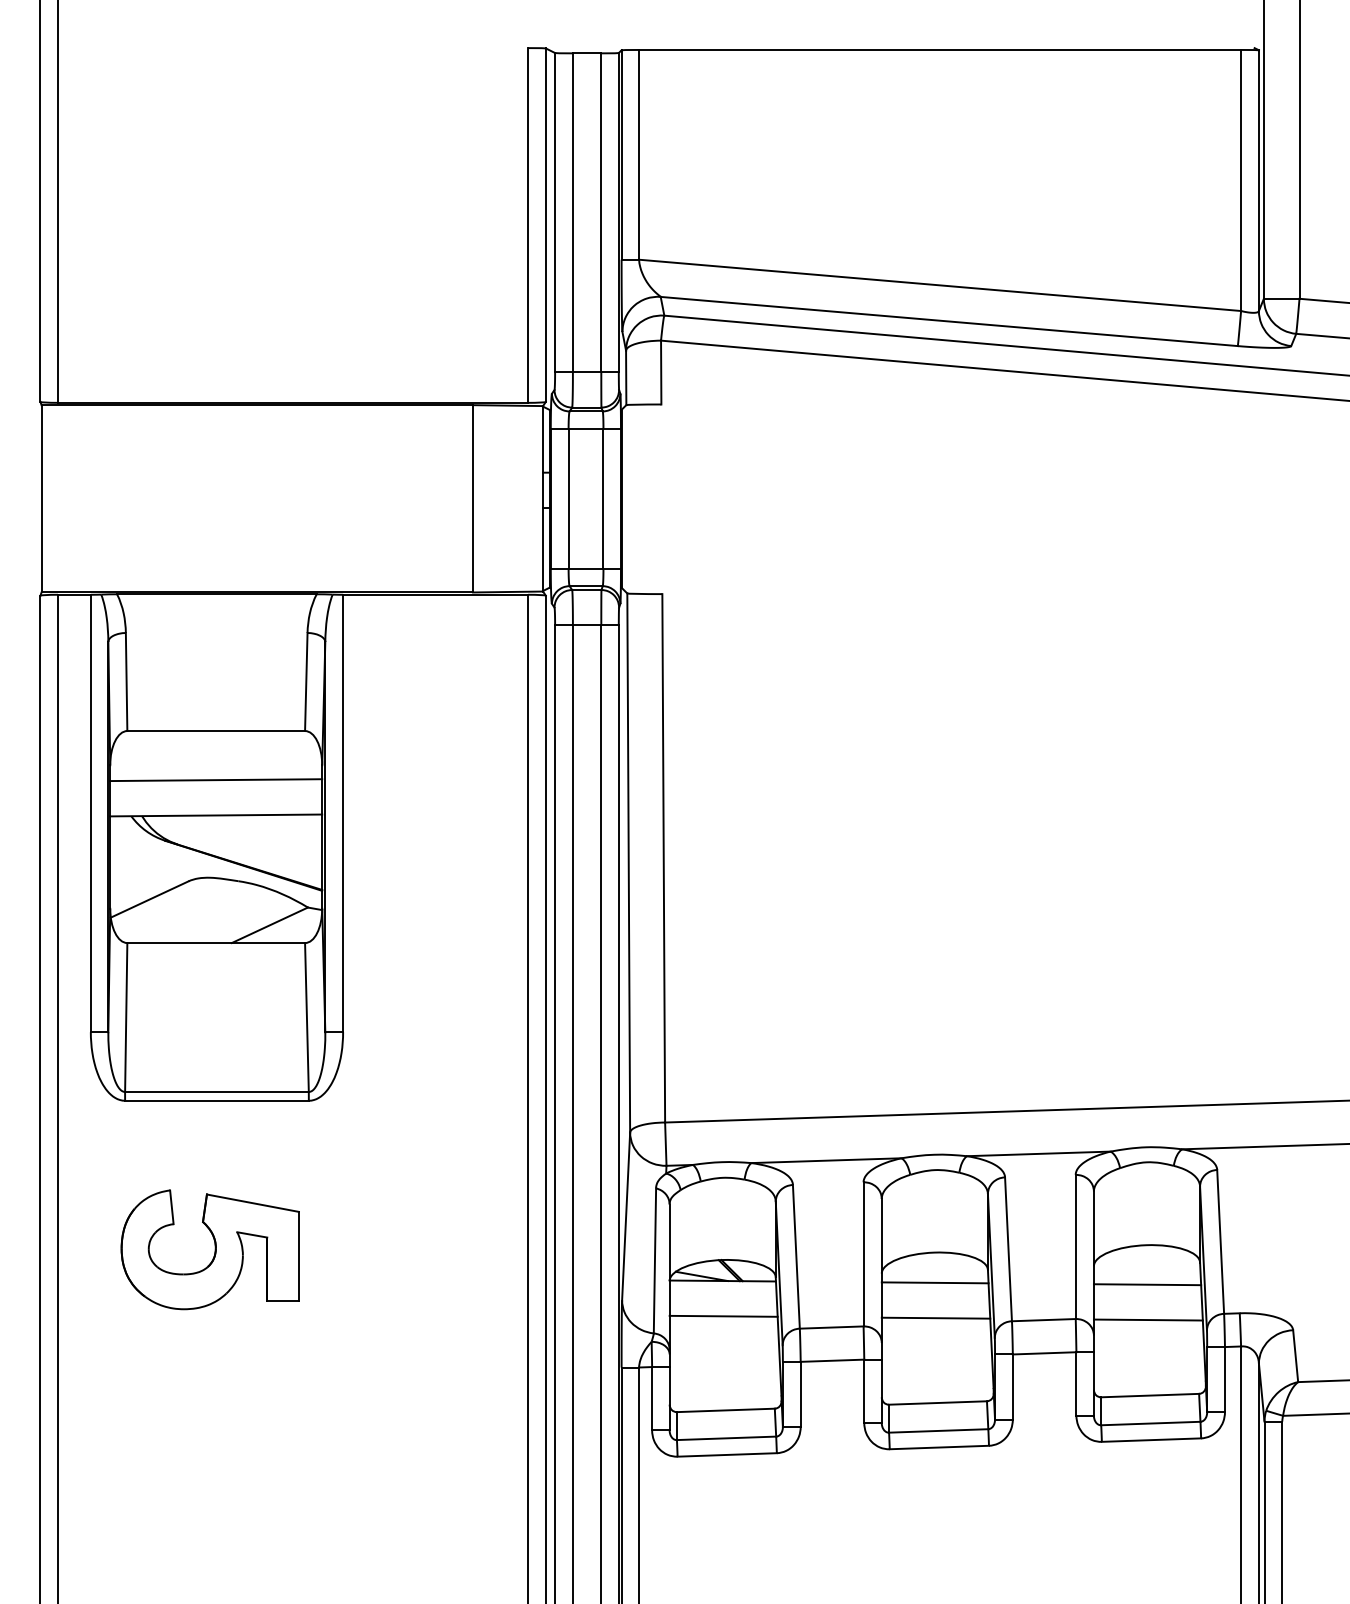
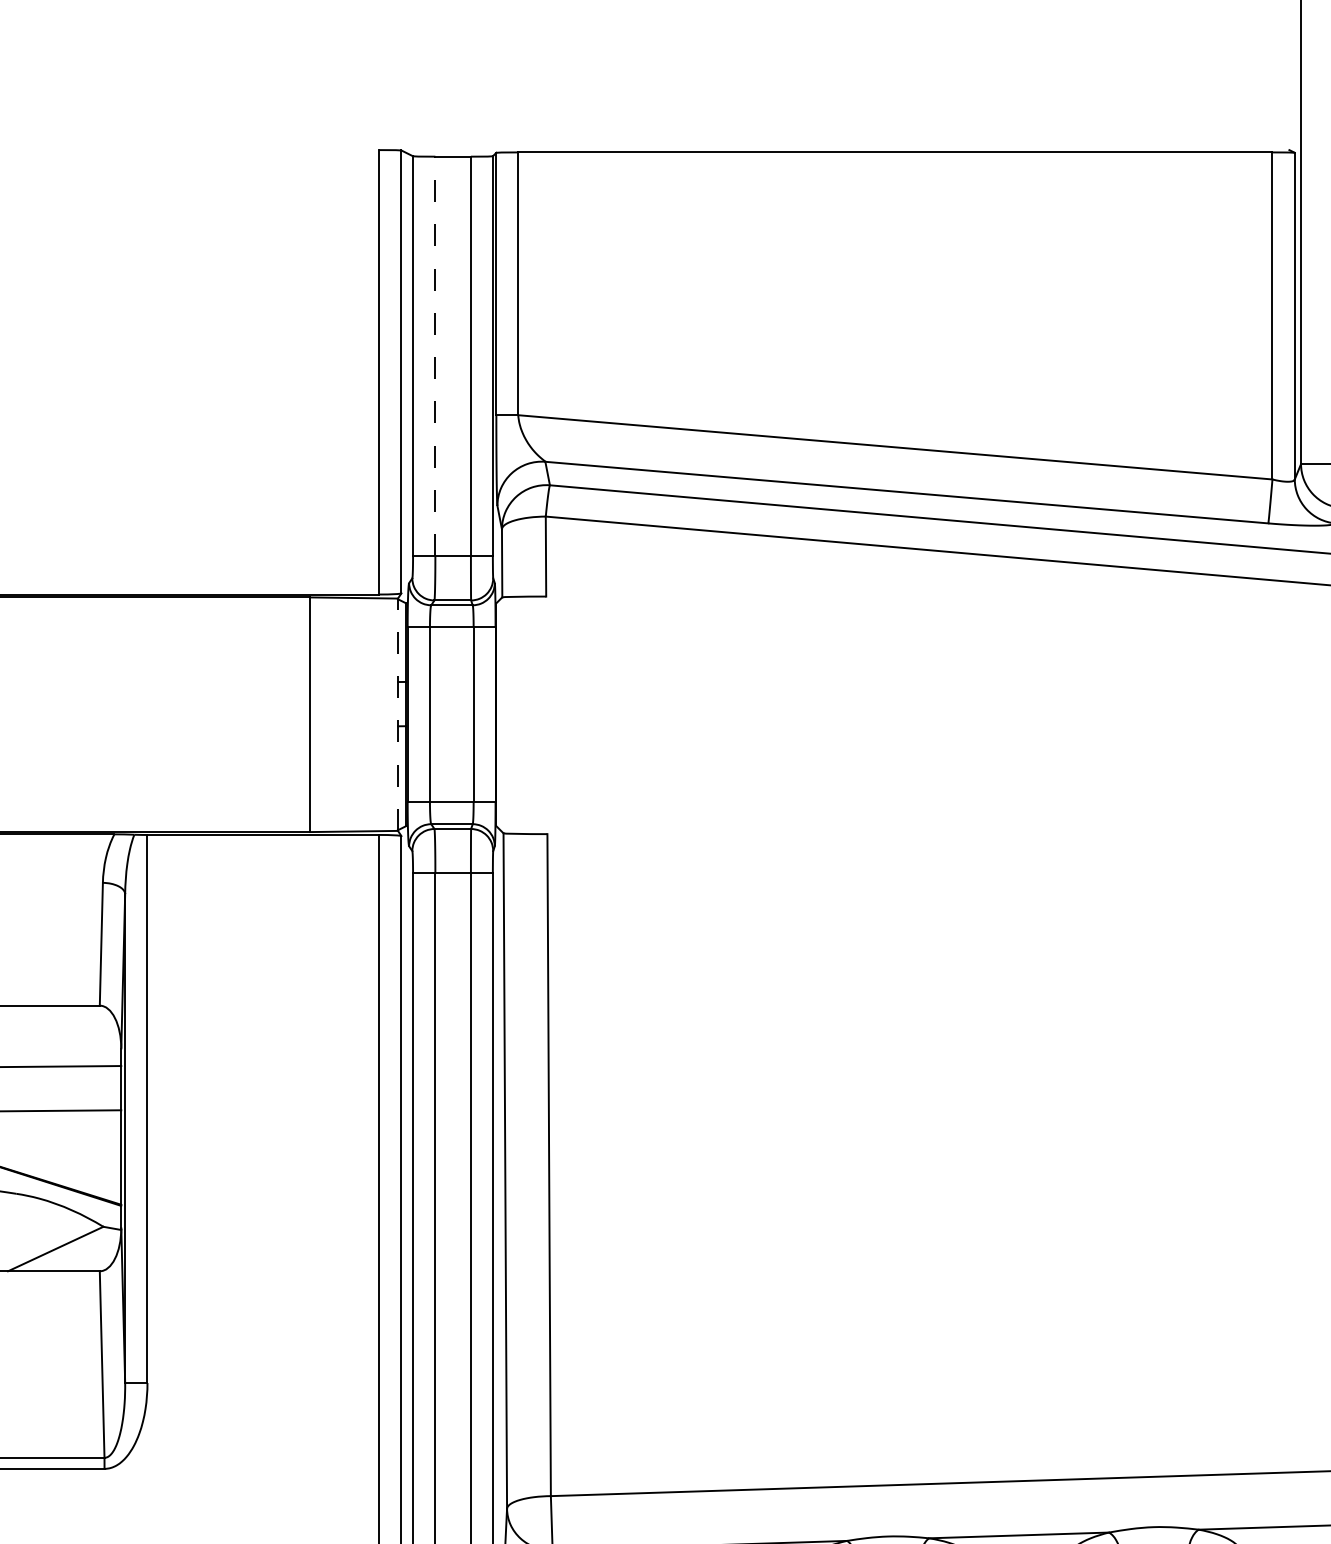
line: (572, 212) -> (434, 356), solid -> dashed
line: (543, 498) -> (398, 714), solid -> dashed

